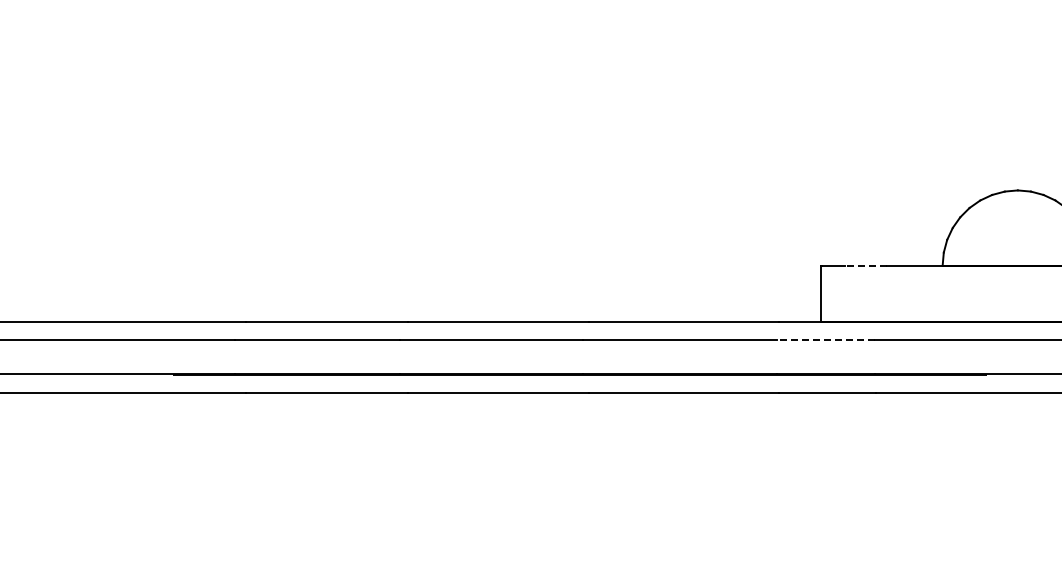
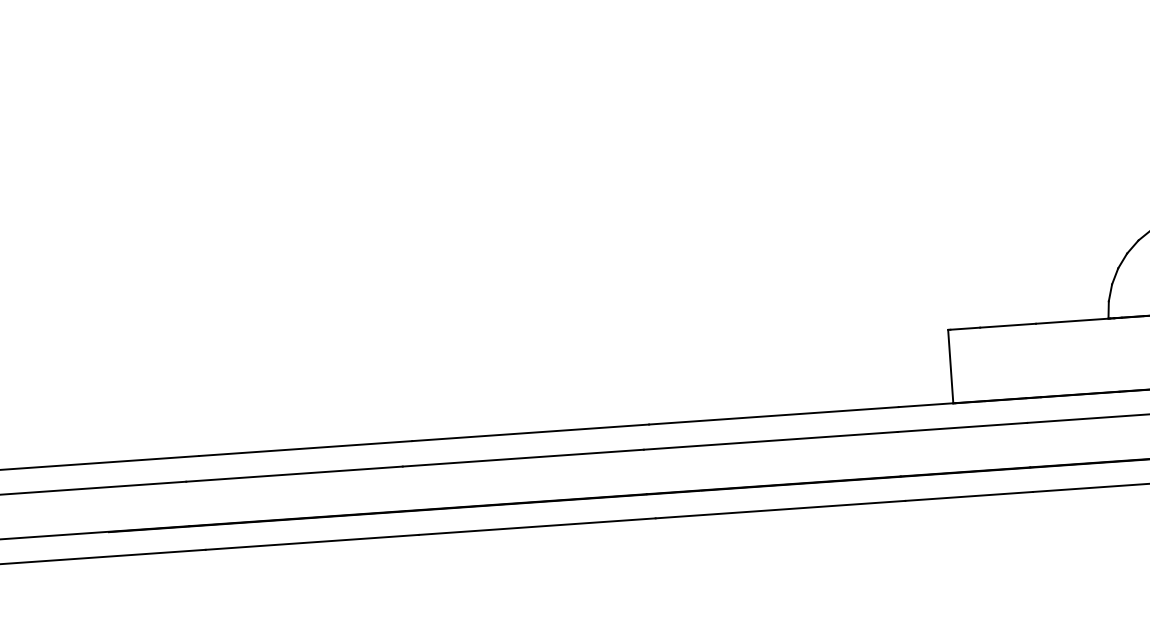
line: (865, 265) -> (1007, 325), dashed -> solid
line: (825, 340) -> (961, 427), dashed -> solid

